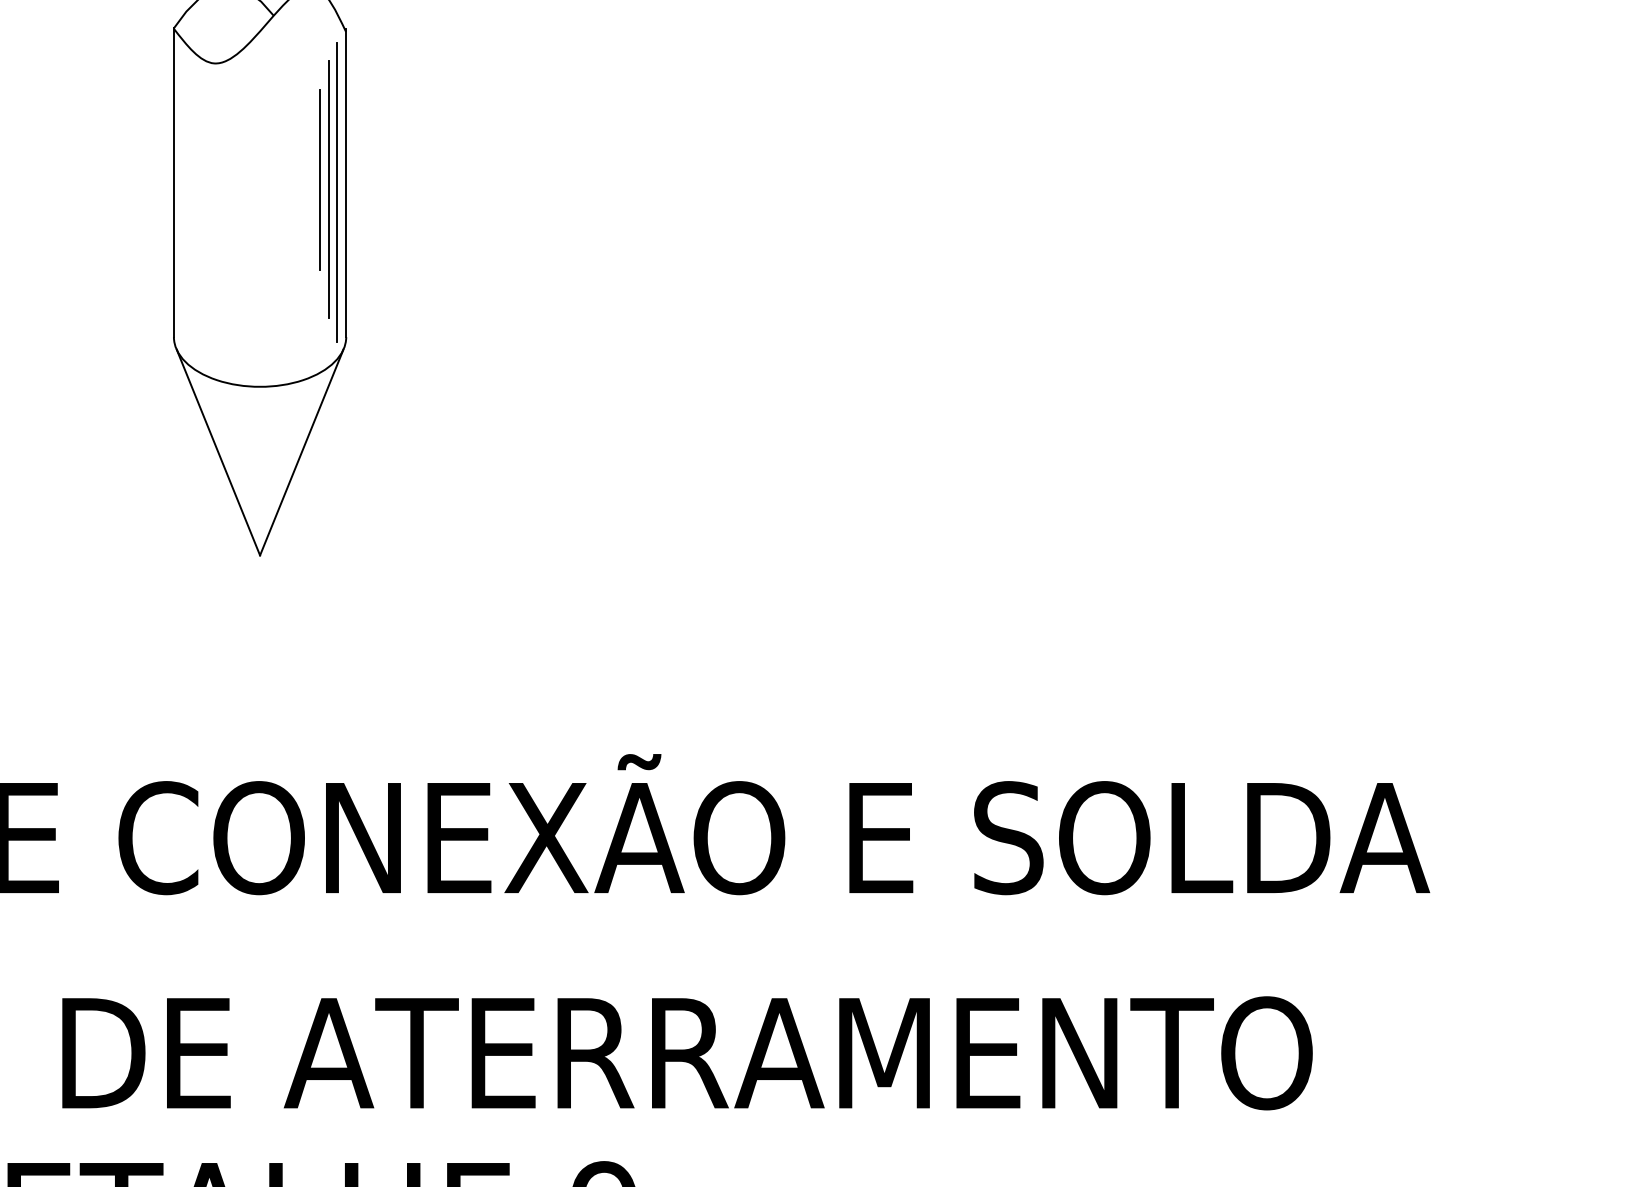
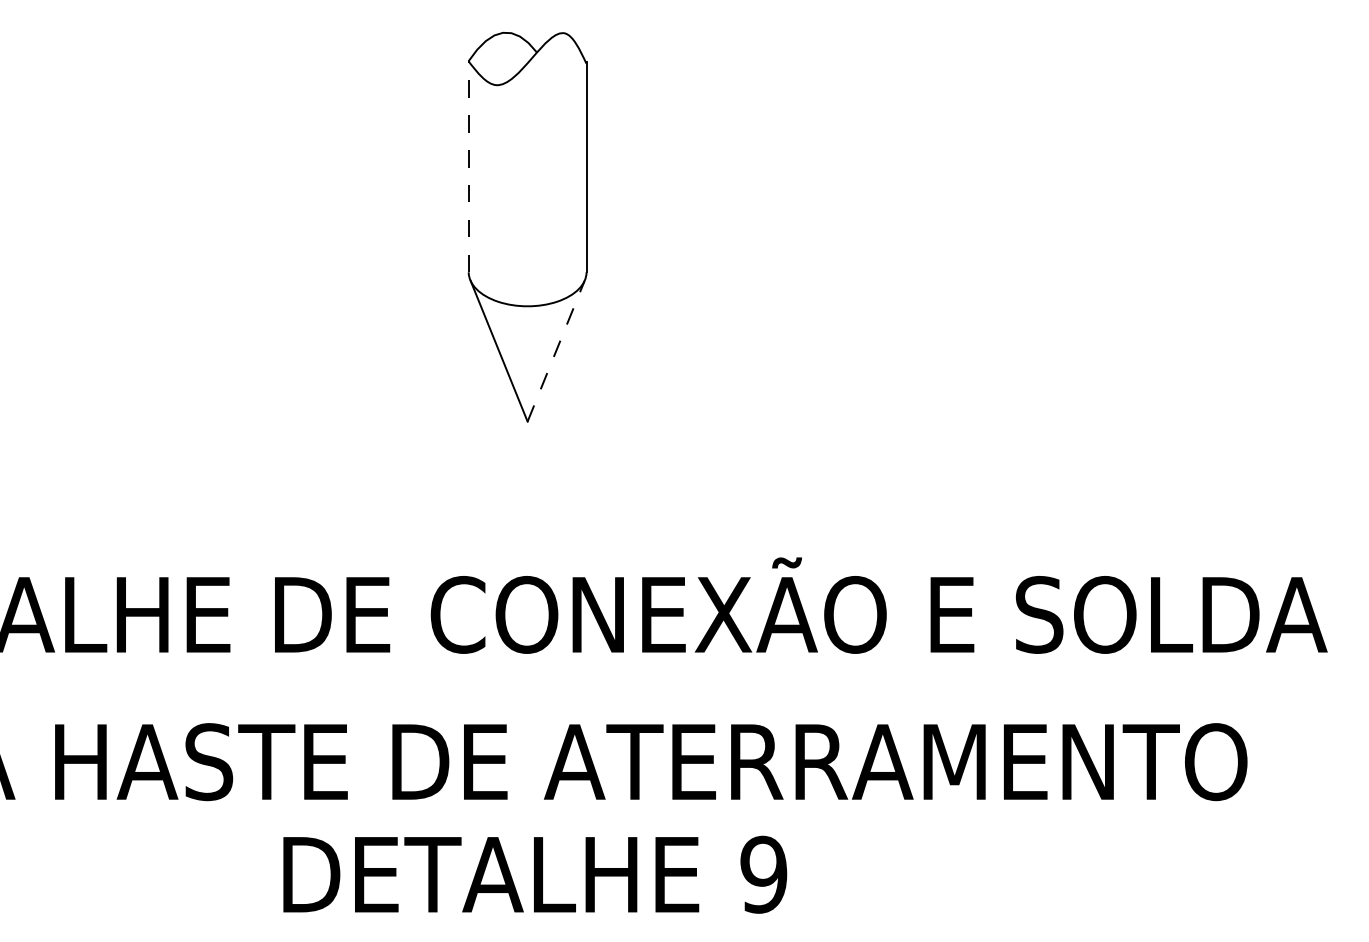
line: (319, 179) -> (568, 164), removed
line: (173, 182) -> (468, 166), solid -> dashed
line: (328, 189) -> (574, 171), removed
line: (337, 192) -> (580, 173), removed
line: (302, 452) -> (556, 351), solid -> dashed

